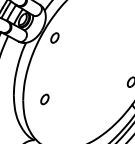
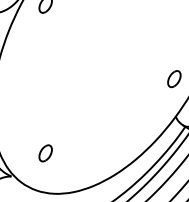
part: (44, 99) -> (44, 153), moved

